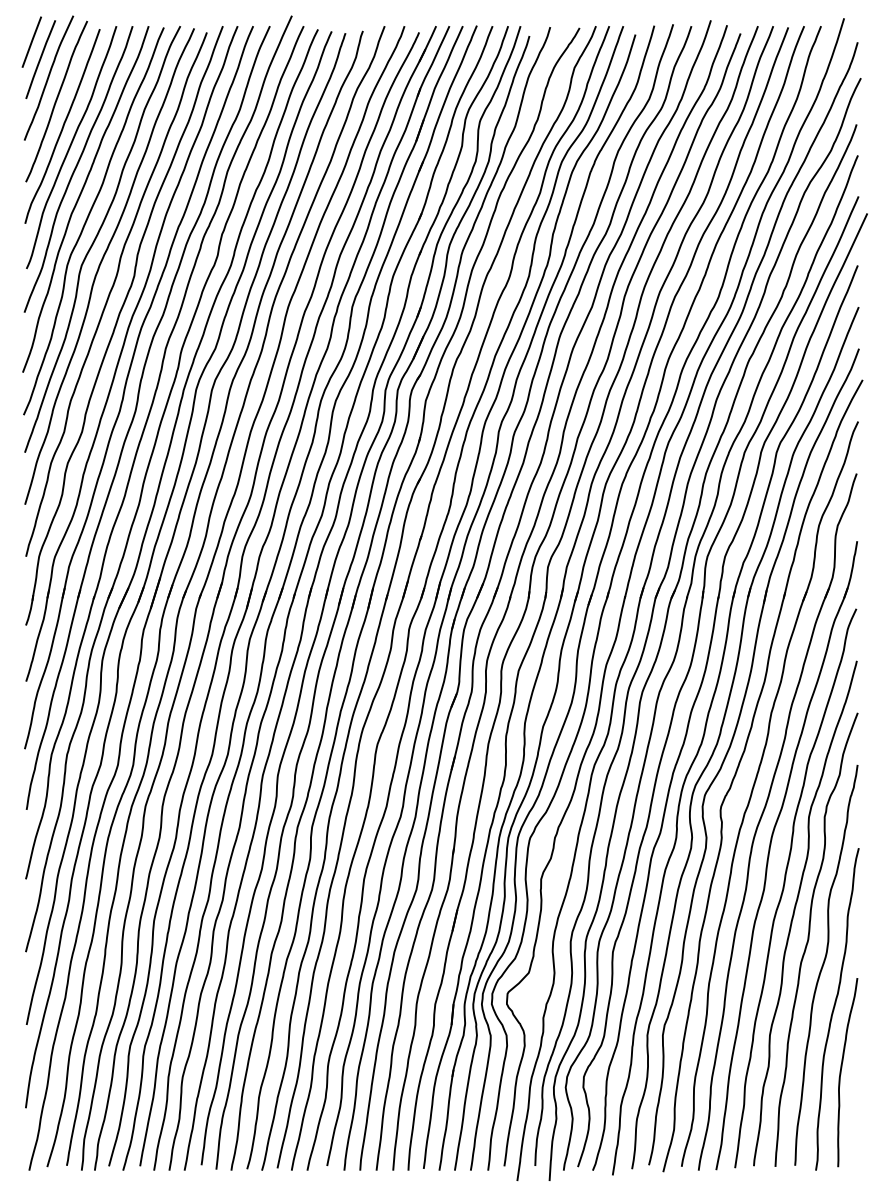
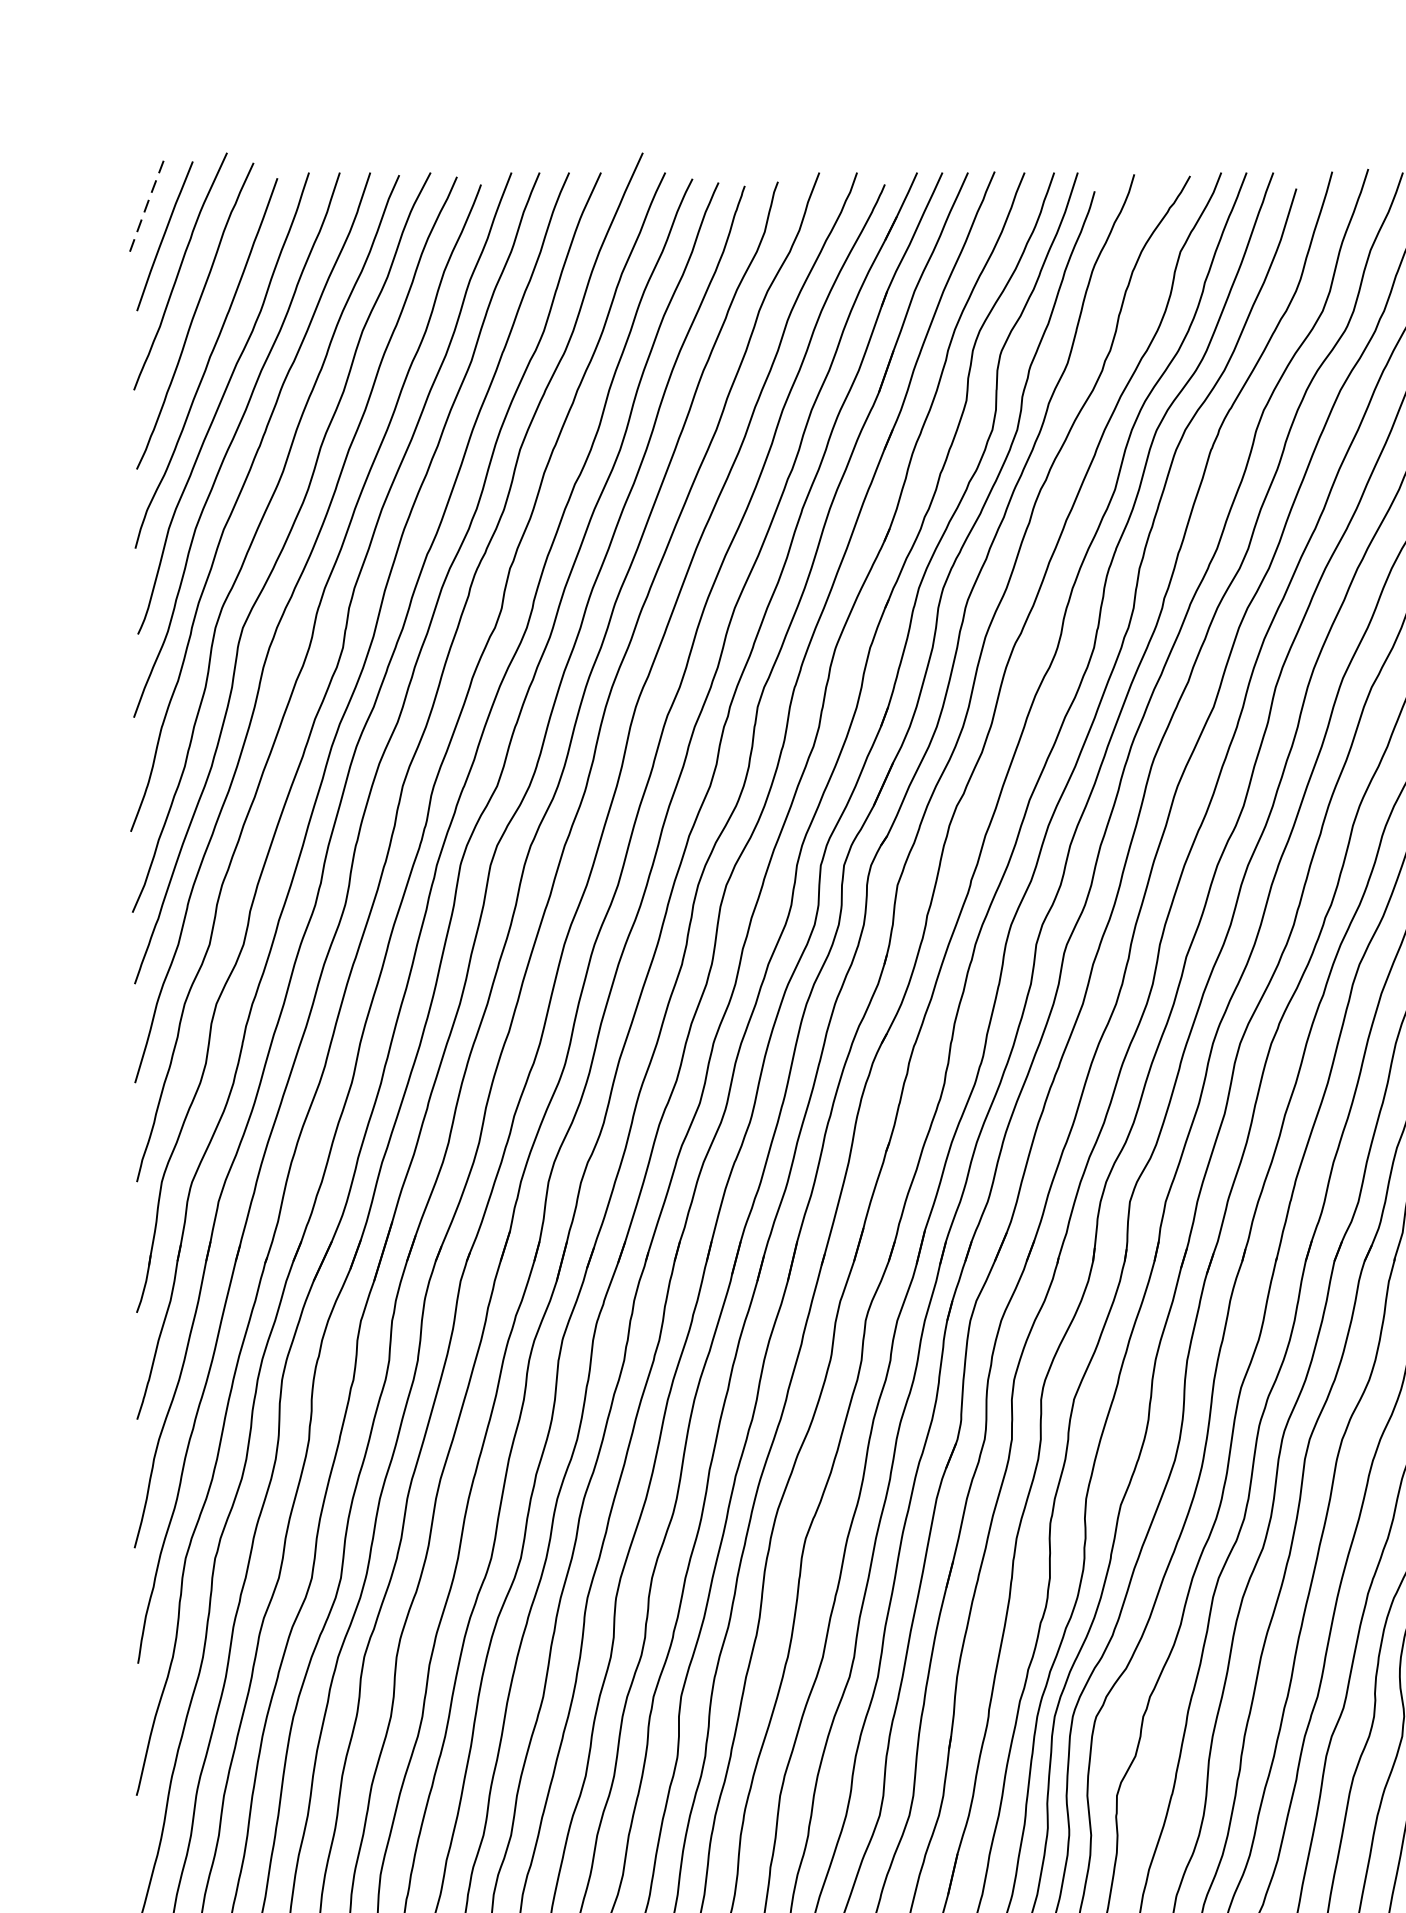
line: (32, 41) -> (149, 201), solid -> dashed

